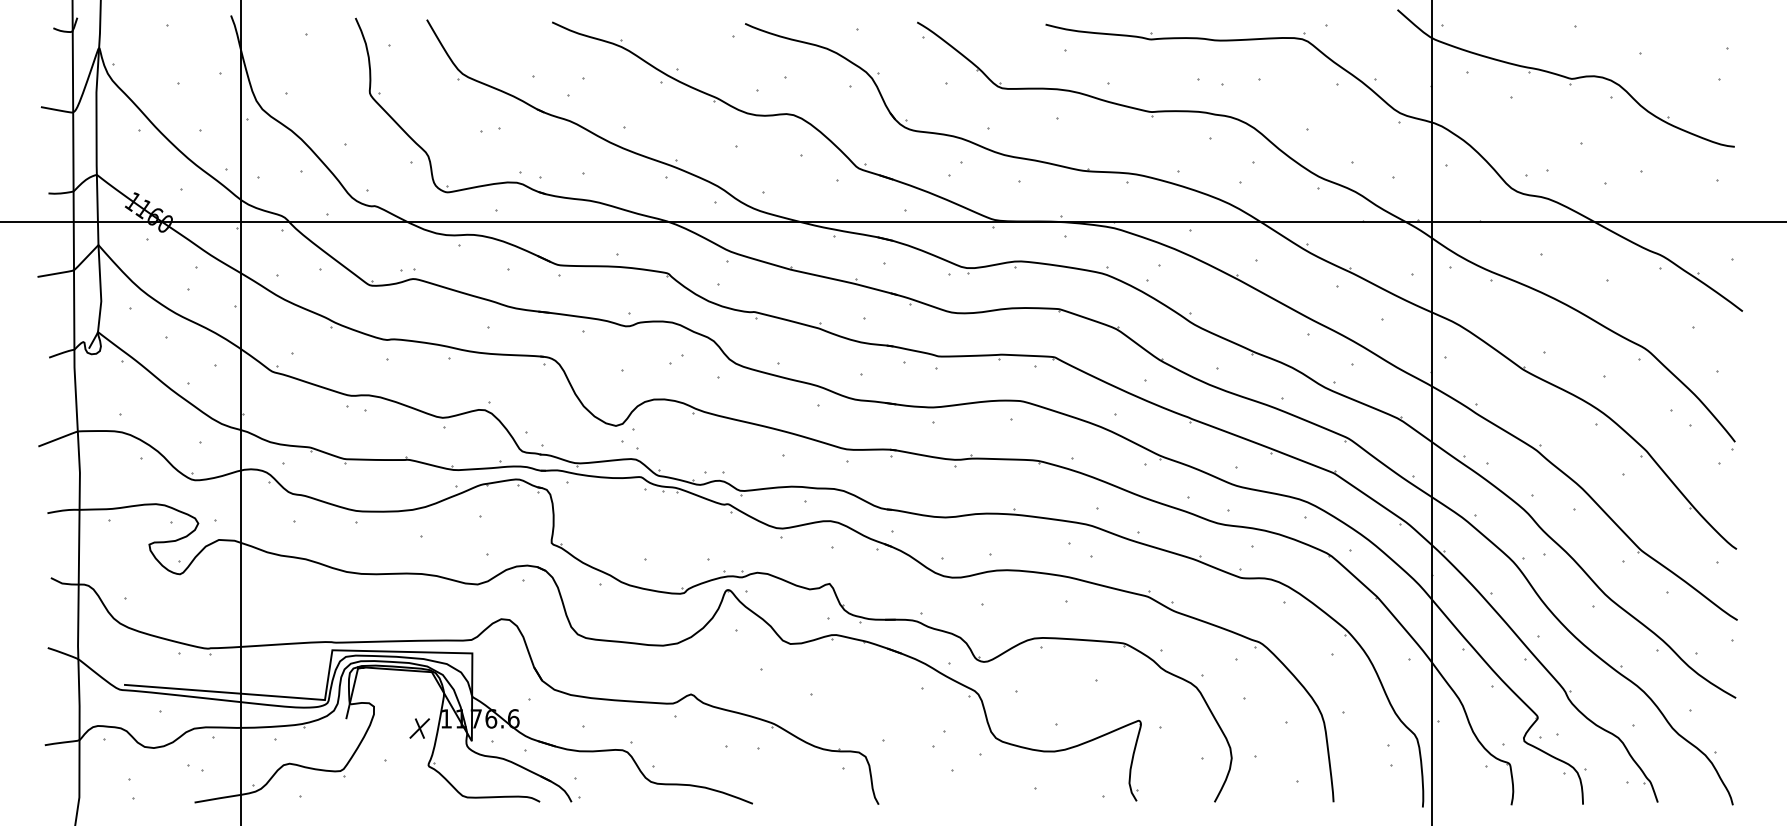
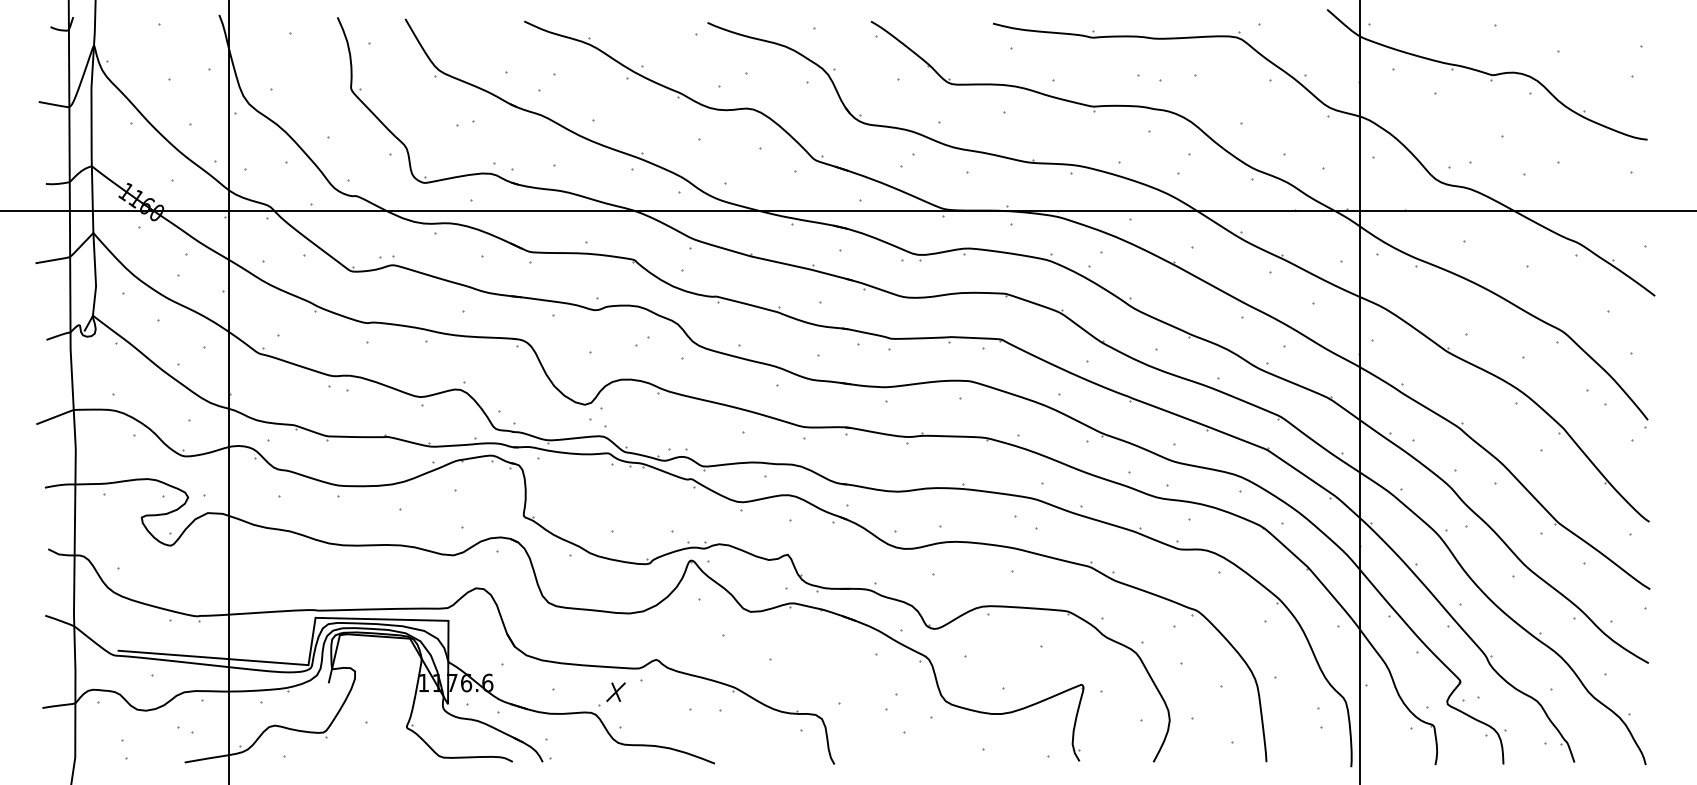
part: (419, 728) -> (615, 692), moved

